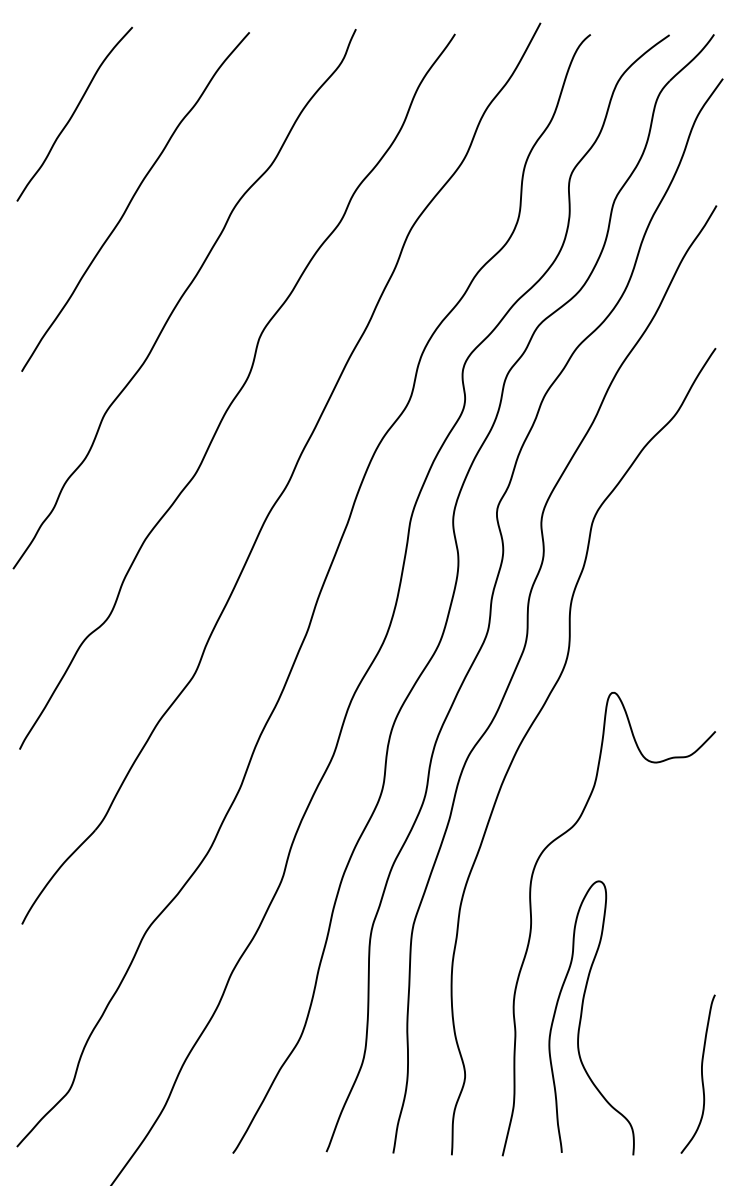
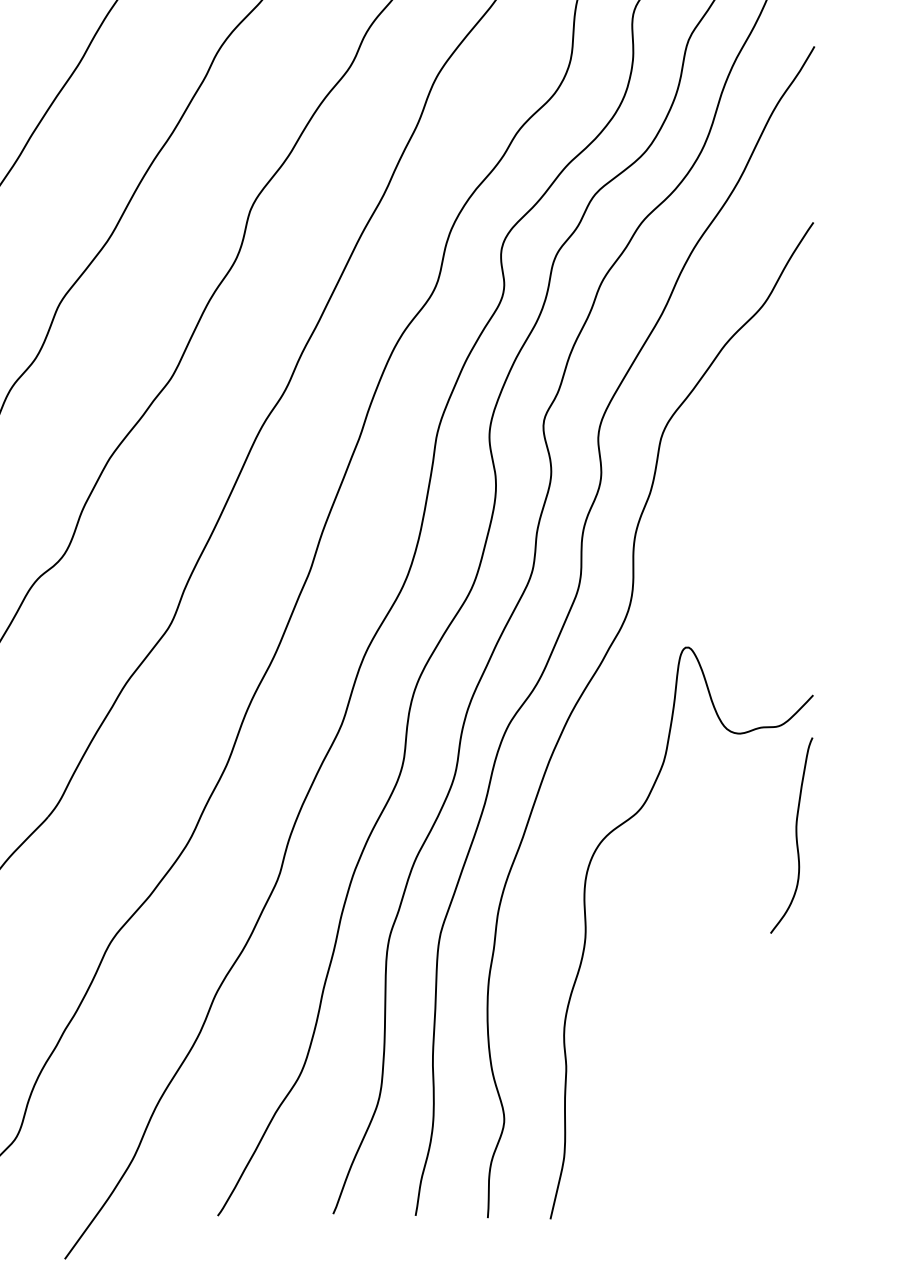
curve: (582, 1014) -> (649, 1044), removed
curve: (701, 1073) -> (795, 834), moved

